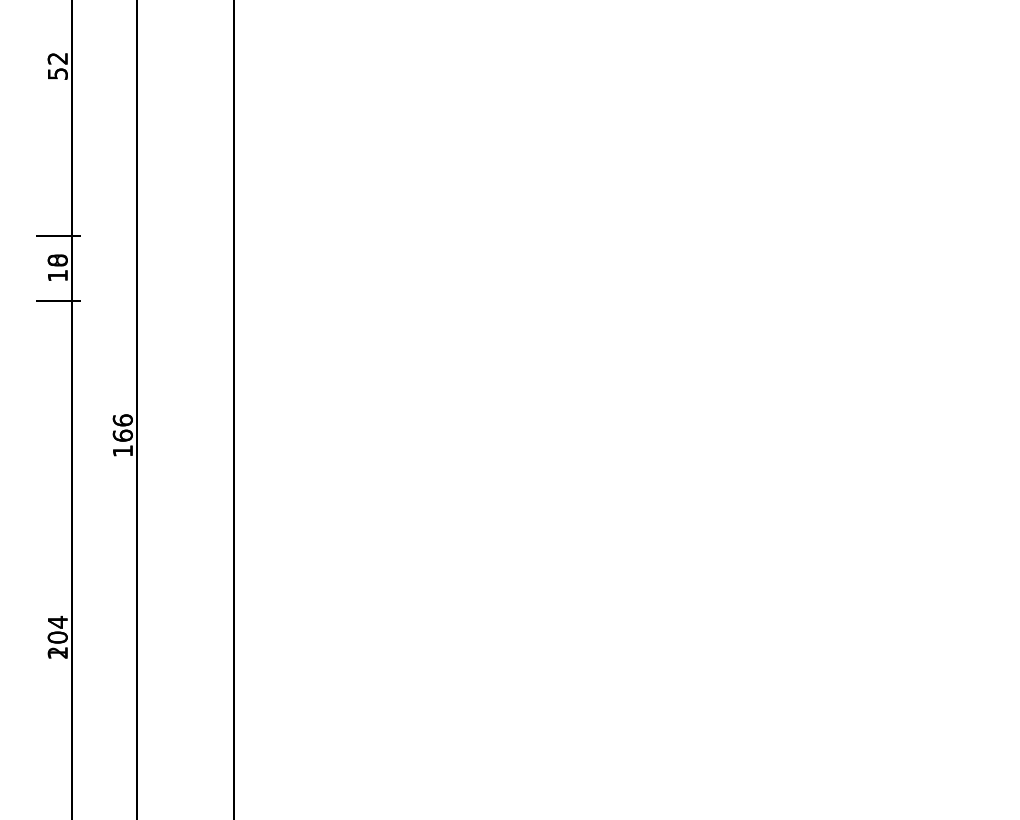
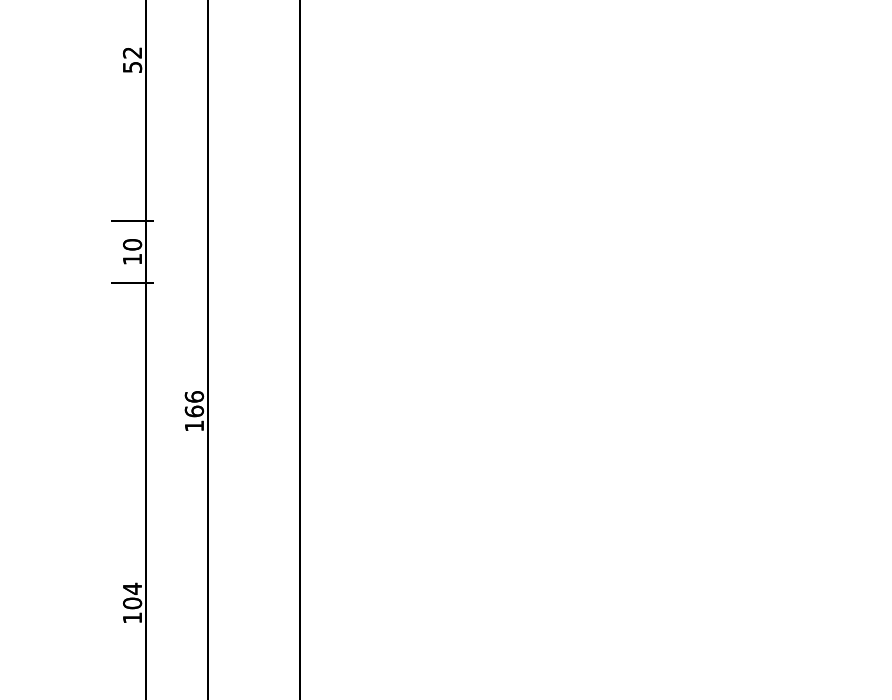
text: (57, 260) -> (132, 244), 18 -> 10
text: (57, 652) -> (132, 617), 204 -> 104

